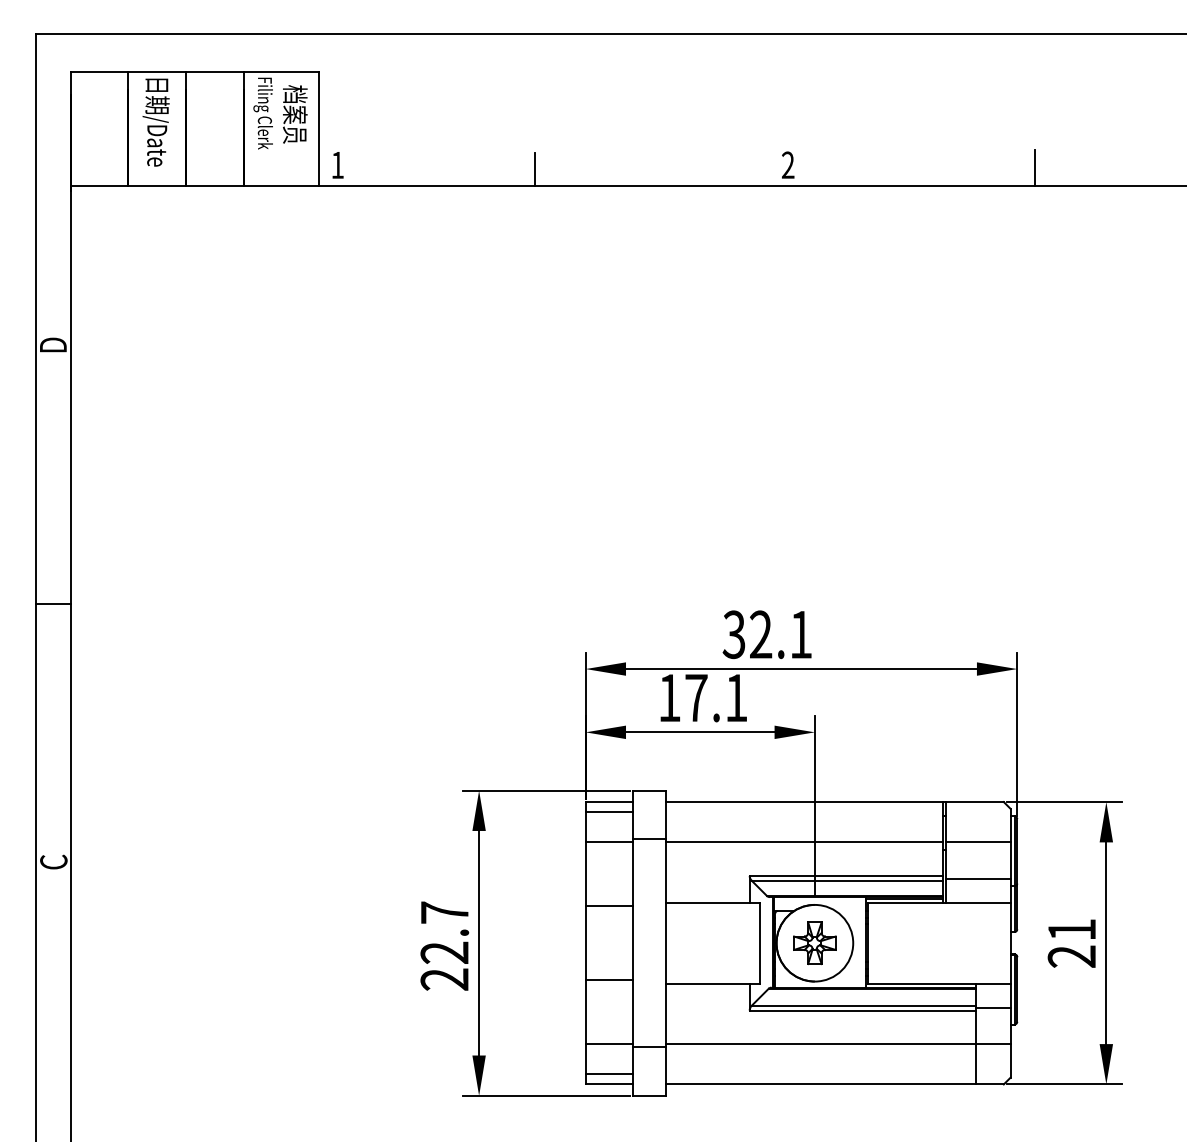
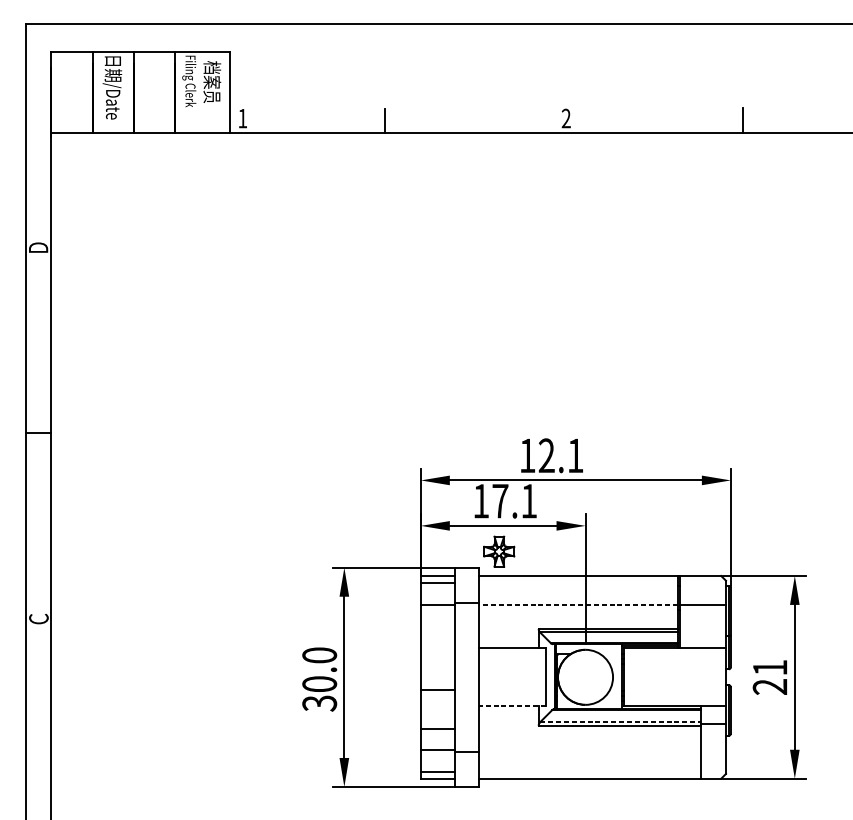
text: (733, 634) -> (527, 455), 32.1 -> 12.1
line: (804, 842) -> (578, 604), solid -> dashed
line: (978, 878) -> (703, 630), removed
line: (608, 906) -> (437, 690), moved
part: (814, 943) -> (499, 551), moved
text: (444, 946) -> (319, 679), 22.7 -> 30.0
line: (608, 980) -> (437, 729), moved
line: (713, 983) -> (512, 706), solid -> dashed
line: (863, 1005) -> (620, 722), solid -> dashed
line: (838, 1044) -> (602, 750), removed

